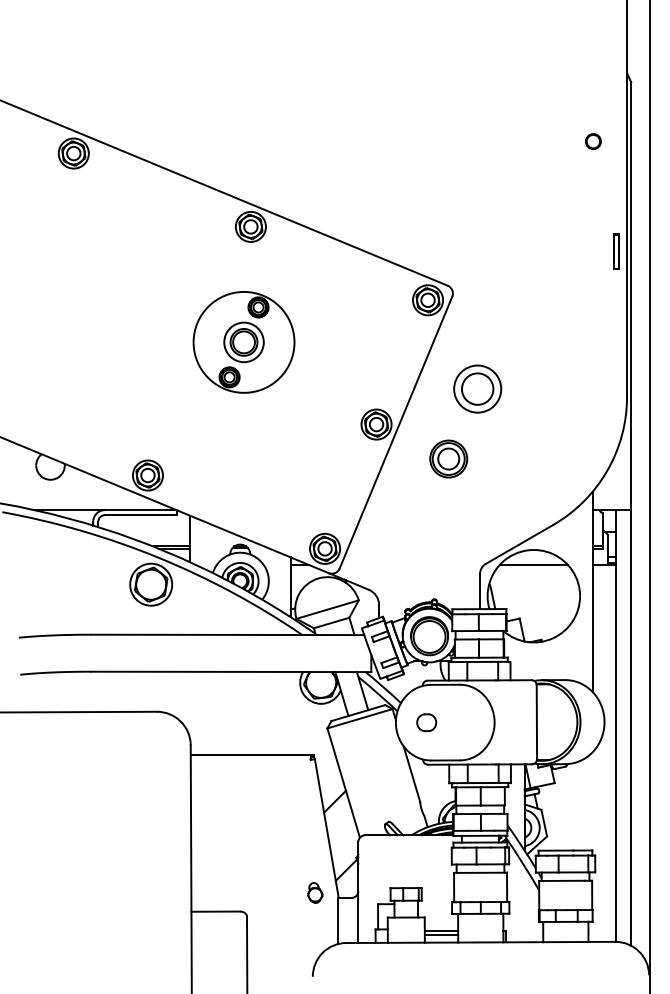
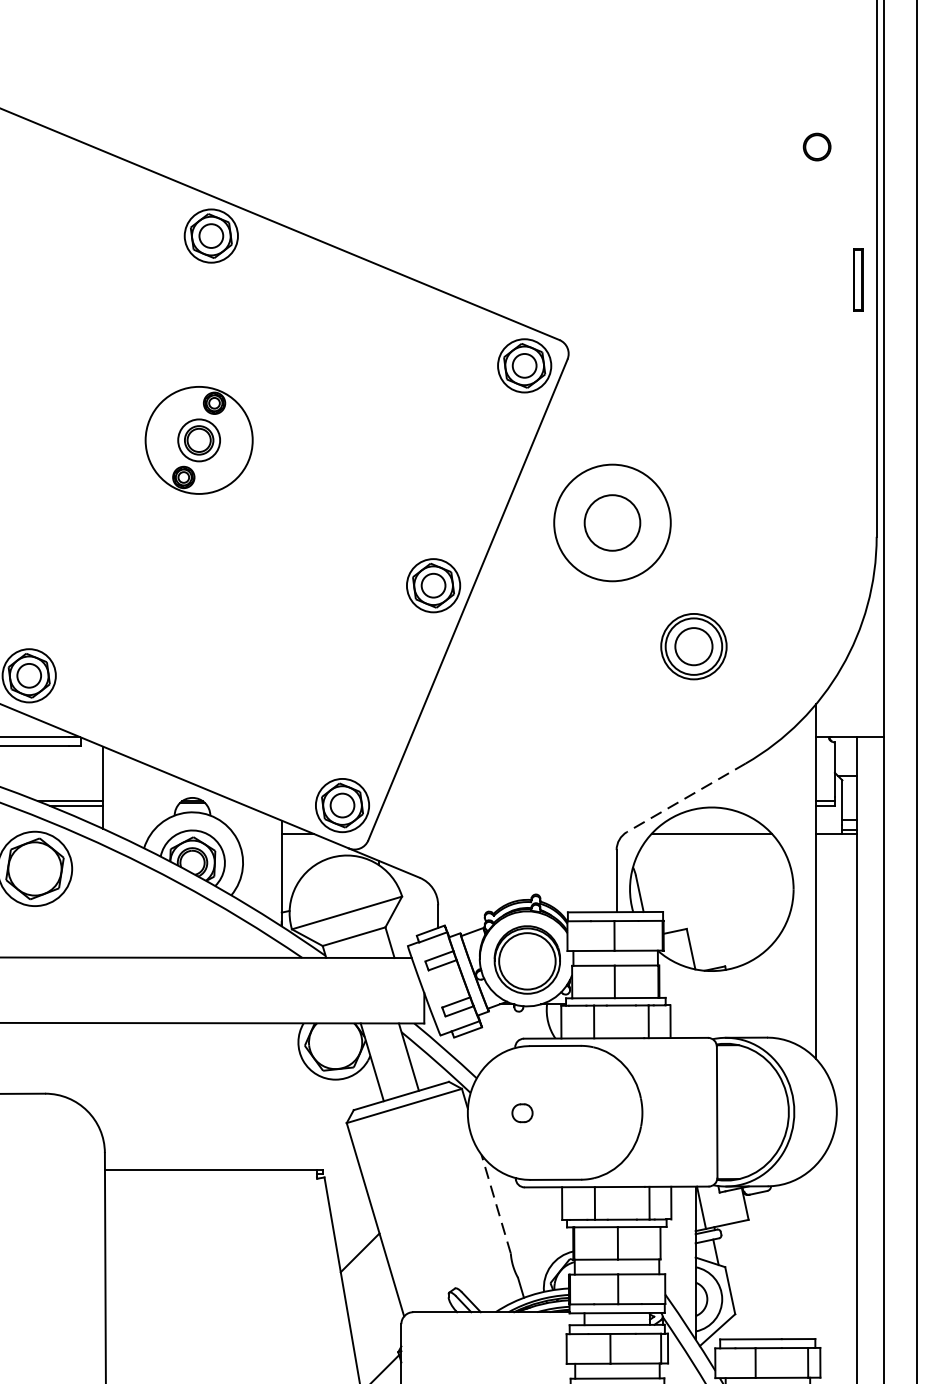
circle: (593, 141) -> (817, 146), moved
part: (243, 342) -> (198, 440), size x0.6
circle: (477, 388) -> (612, 521), size x1.4
part: (448, 458) -> (693, 645), moved
line: (519, 544) -> (686, 797), solid -> dashed
part: (426, 722) -> (521, 1112), size x0.6
line: (411, 773) -> (495, 1202), solid -> dashed

